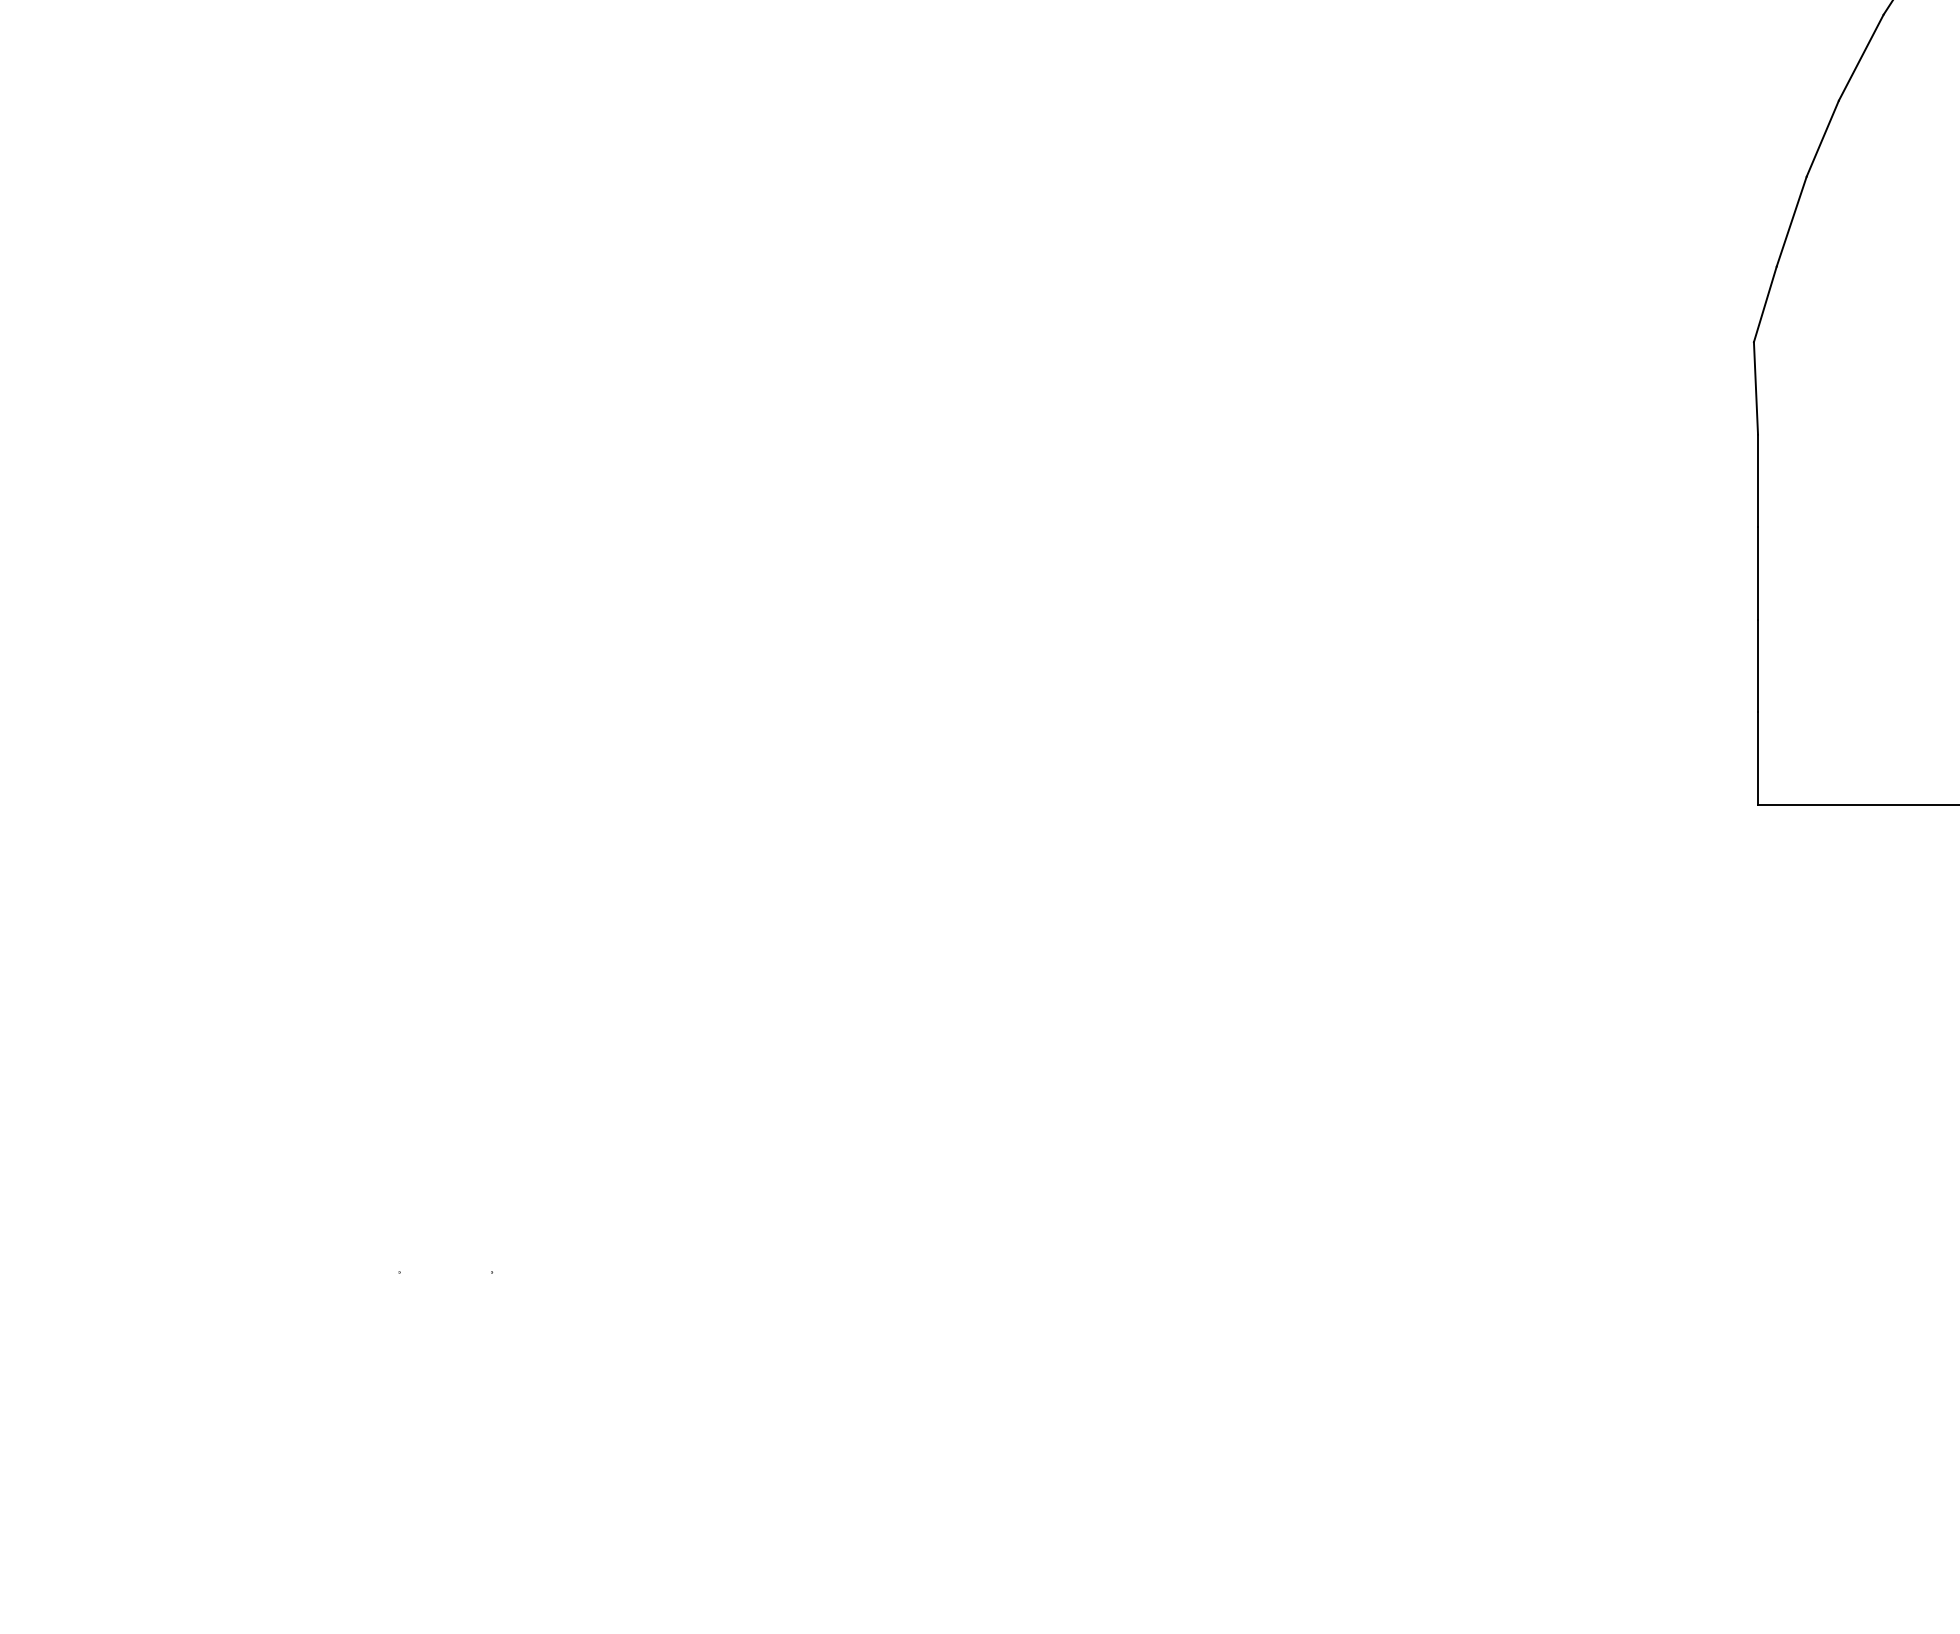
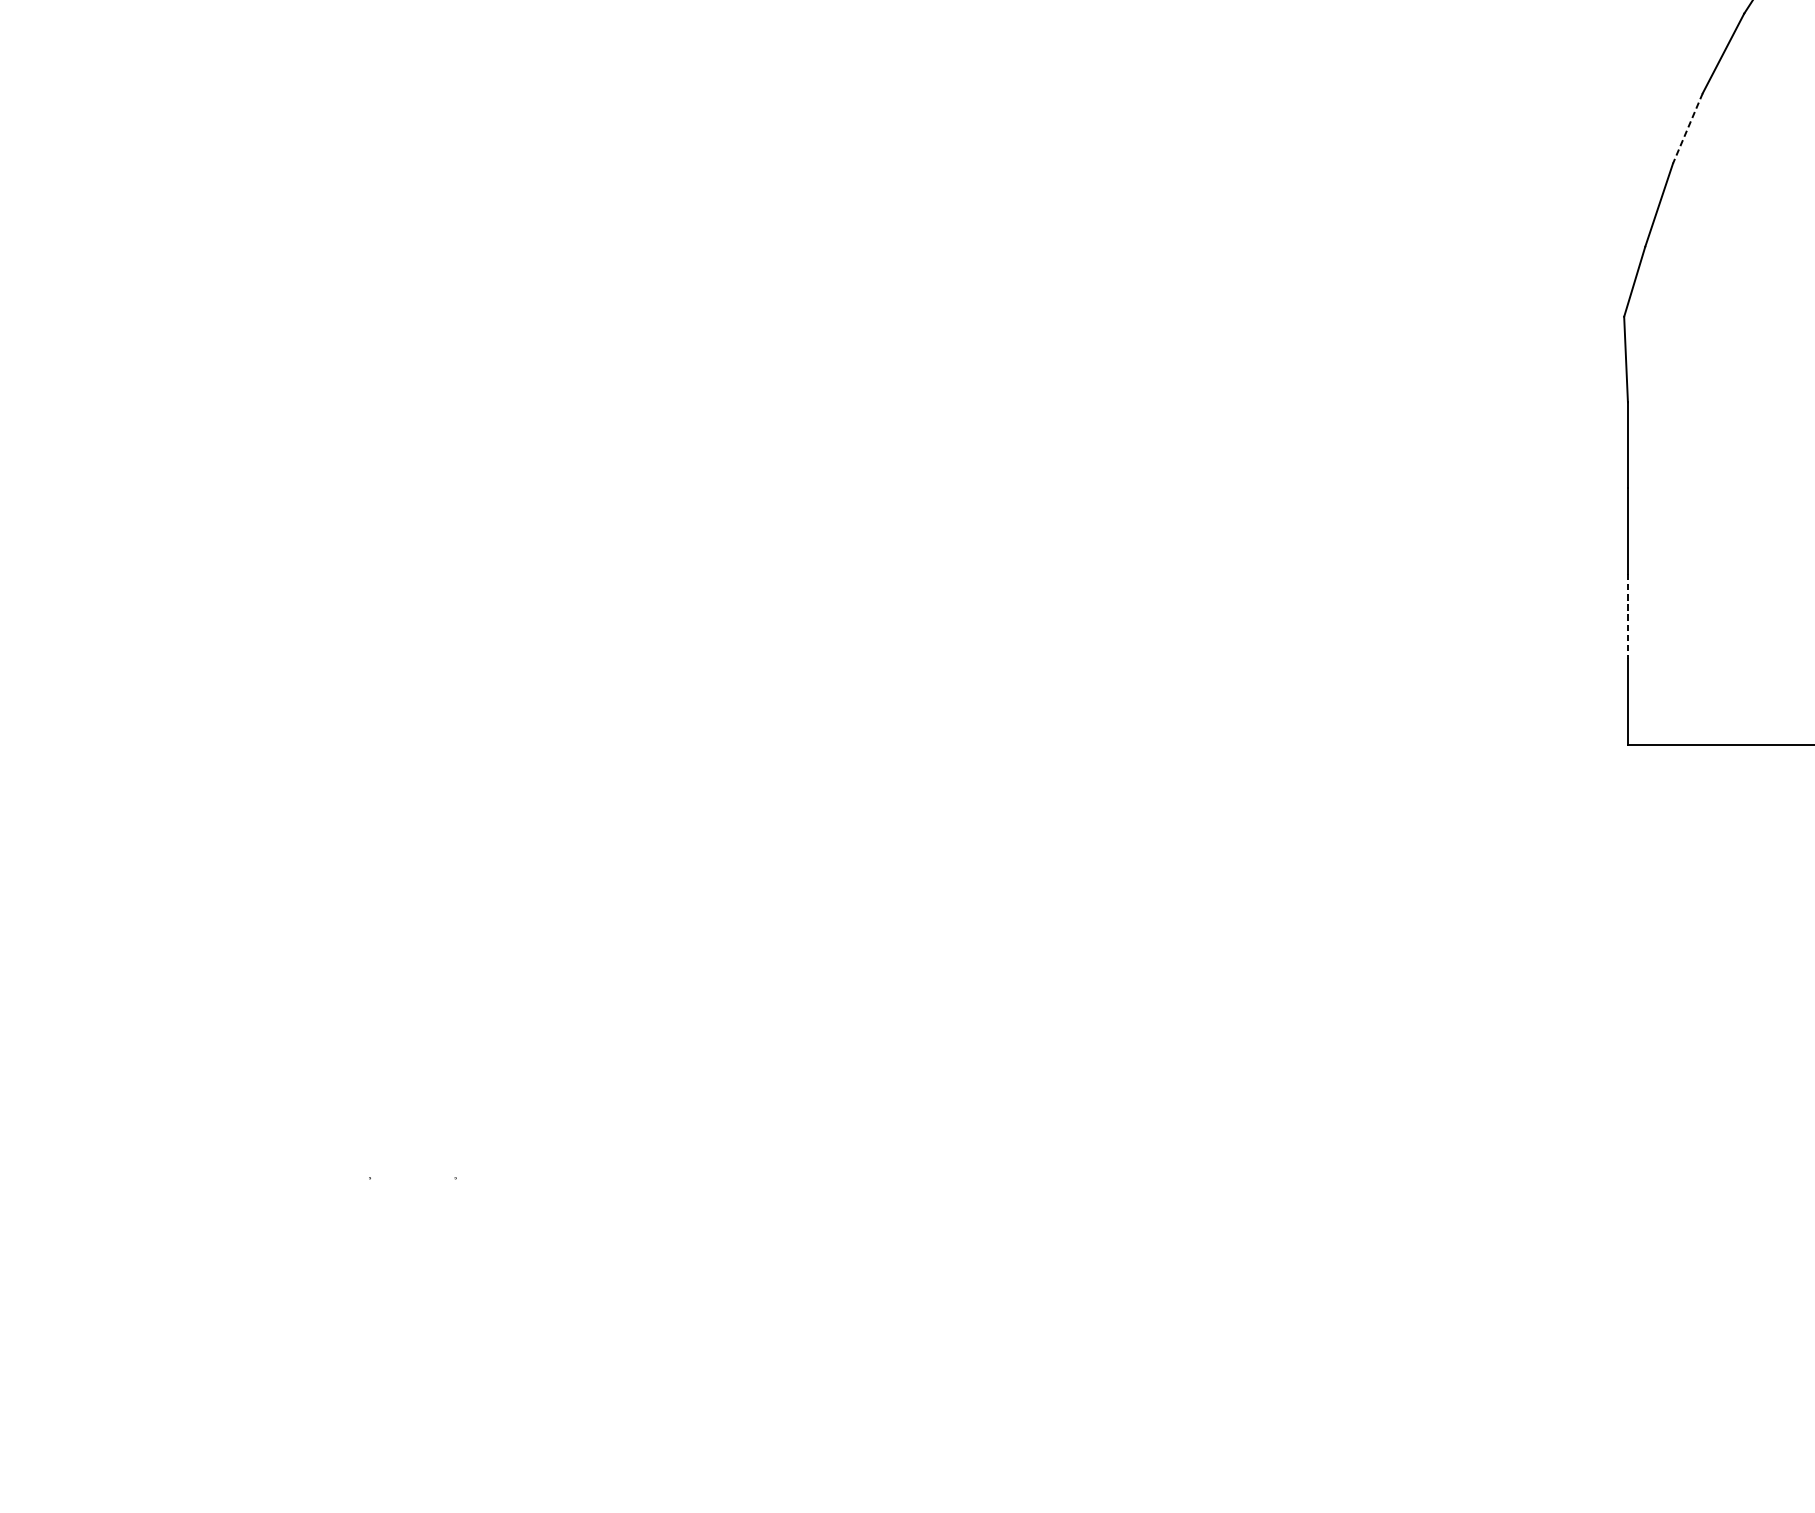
line: (1822, 139) -> (1687, 129), solid -> dashed
line: (1758, 666) -> (1628, 617), solid -> dashed

